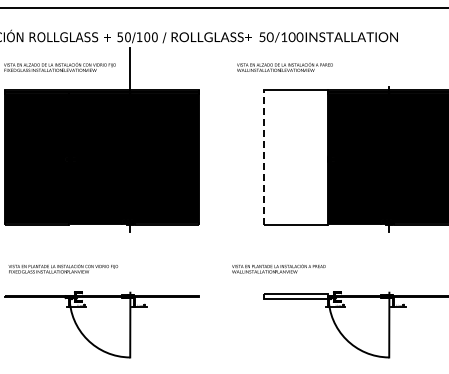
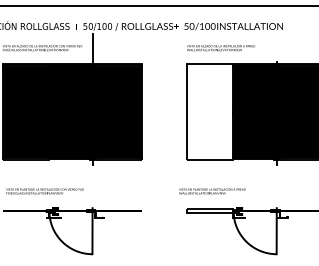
text: (284, 67) -> (220, 48), moved
line: (263, 157) -> (187, 112), dashed -> solid
text: (278, 268) -> (212, 190), moved

